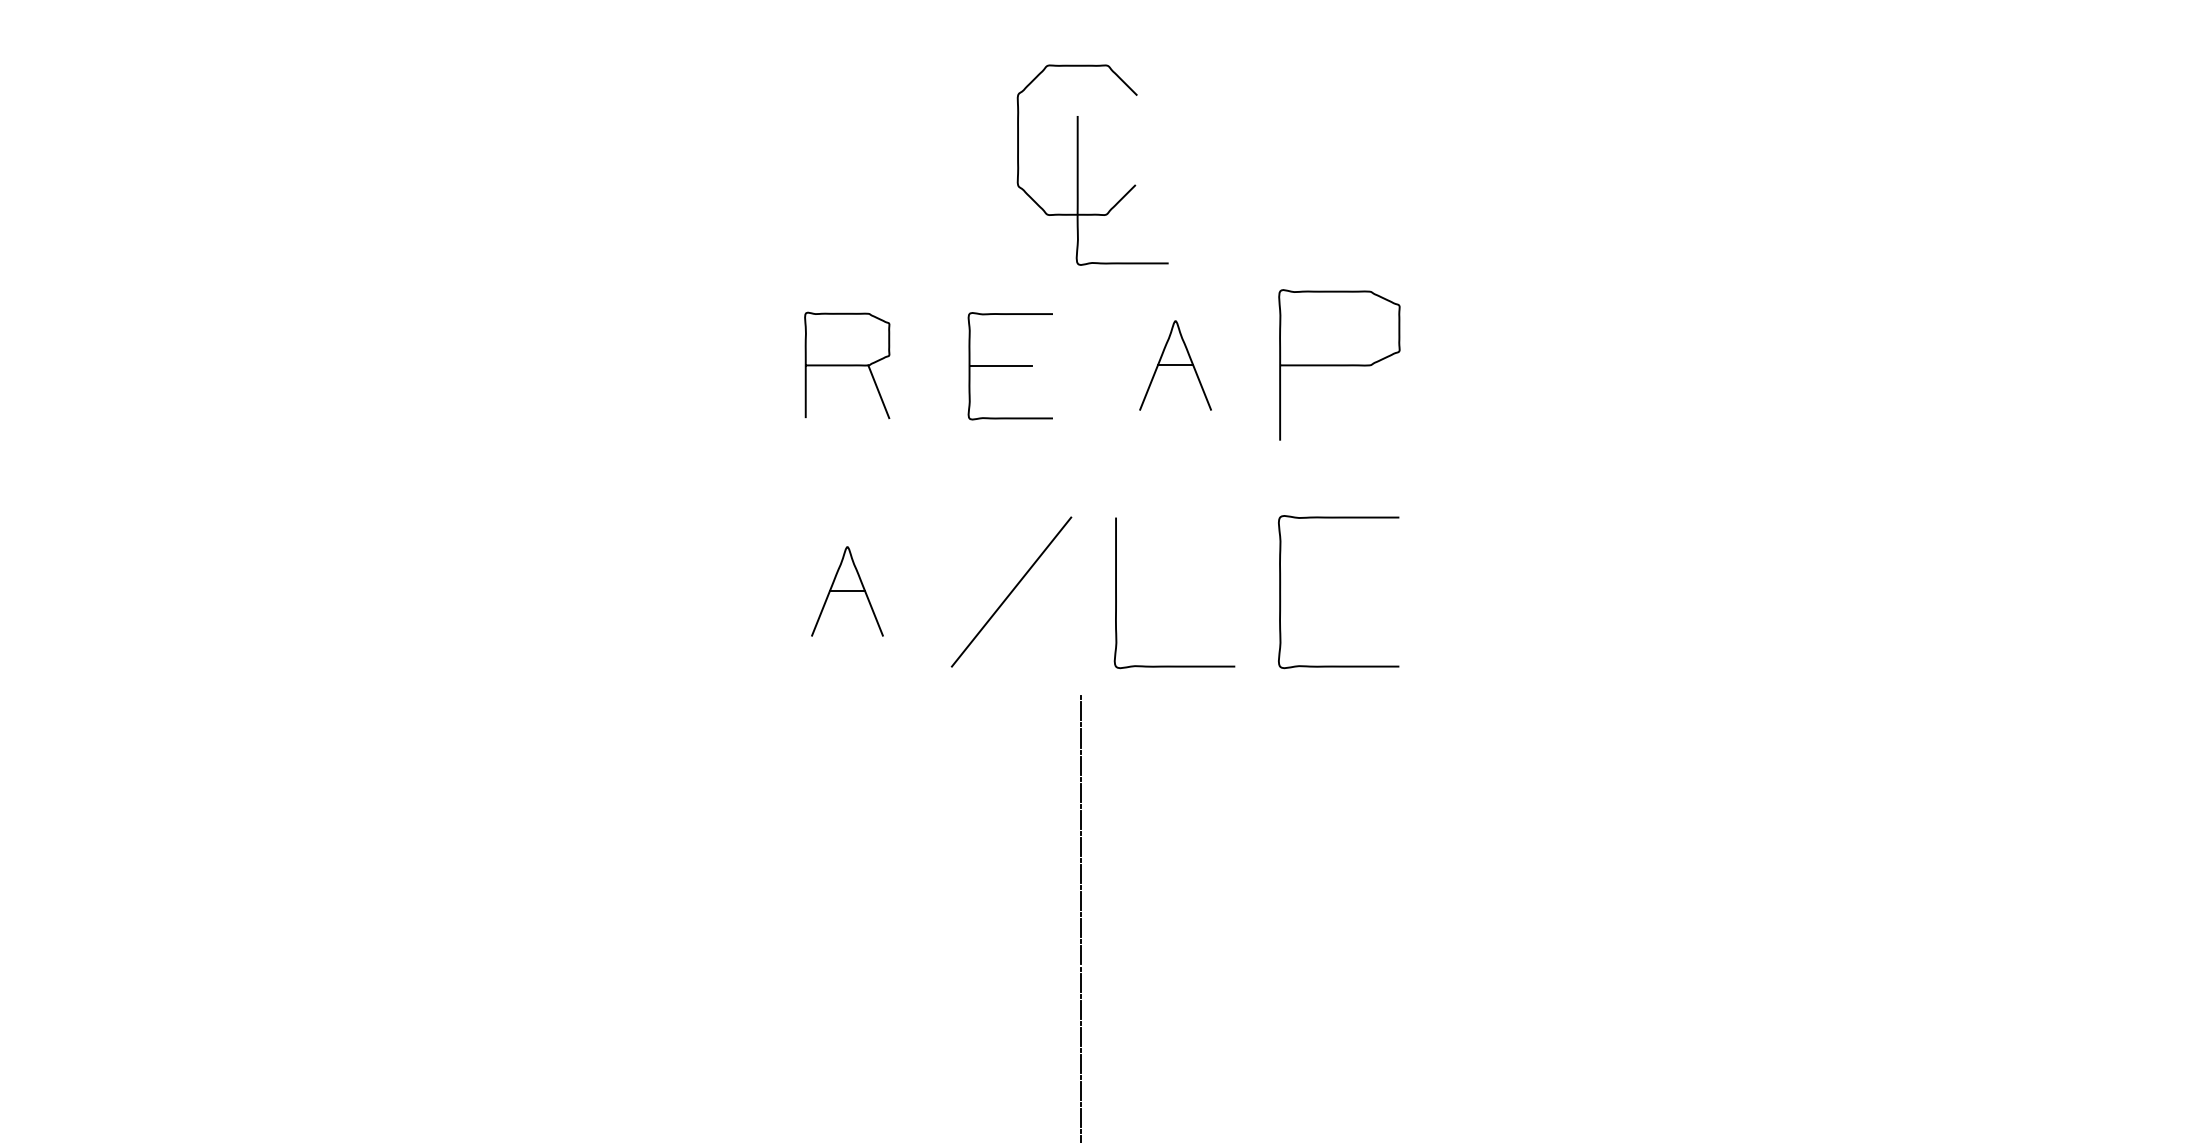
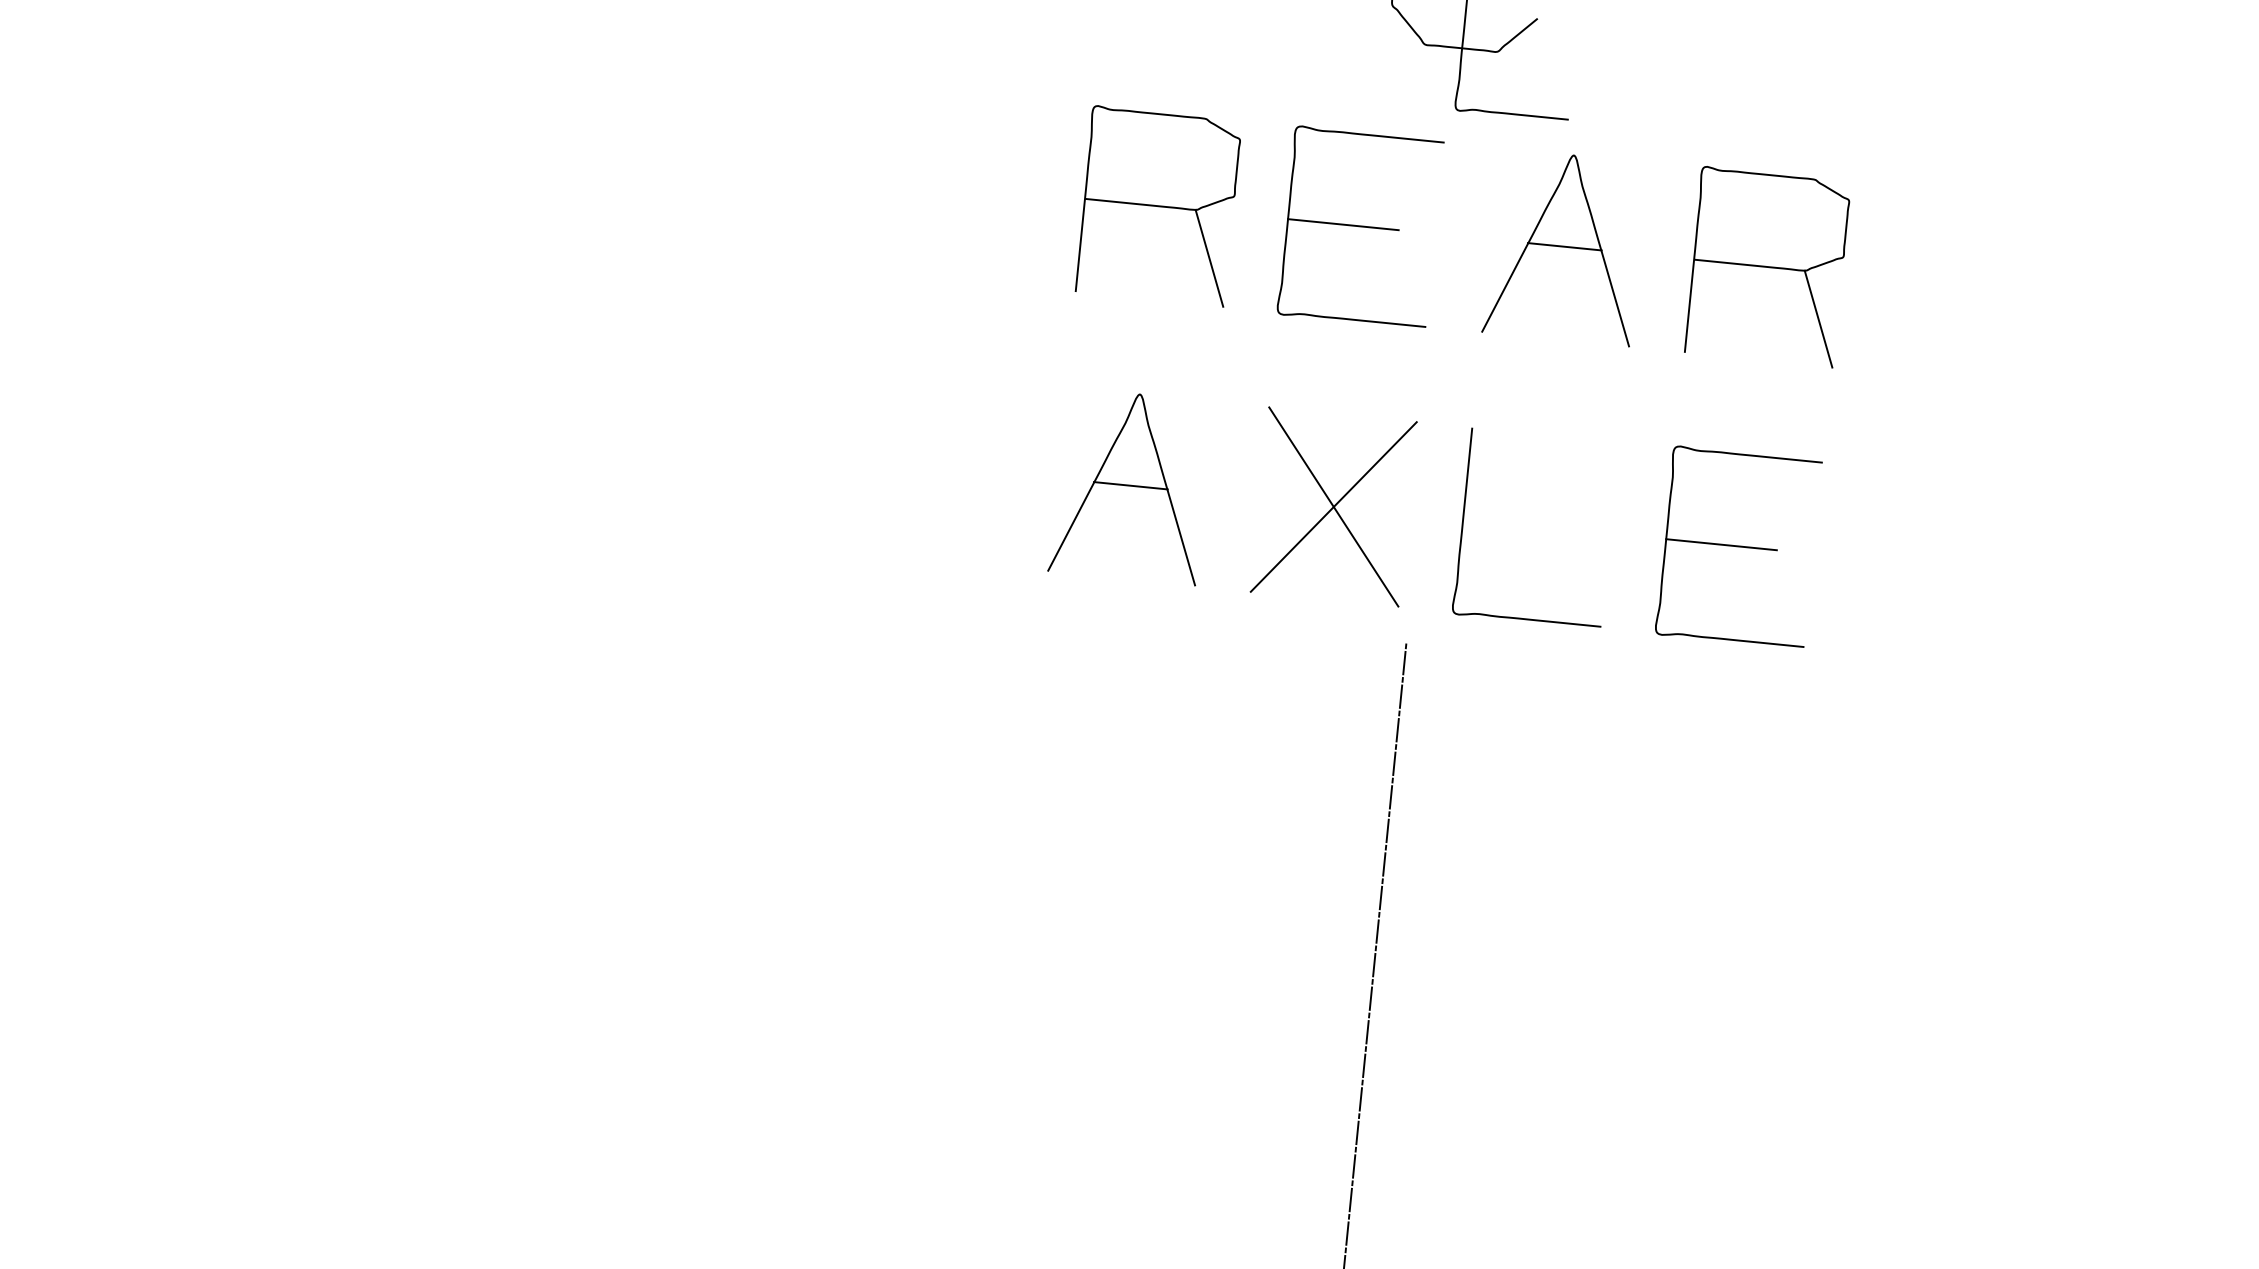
part: (847, 365) -> (1158, 206), size x1.43
part: (1175, 365) -> (1564, 246), size x1.67
part: (1010, 366) -> (1360, 227), size x1.43
line: (1384, 402) -> (1818, 318), added
part: (847, 591) -> (1130, 486), size x1.67
line: (1011, 591) -> (1333, 506), added
line: (1324, 591) -> (1721, 544), added

